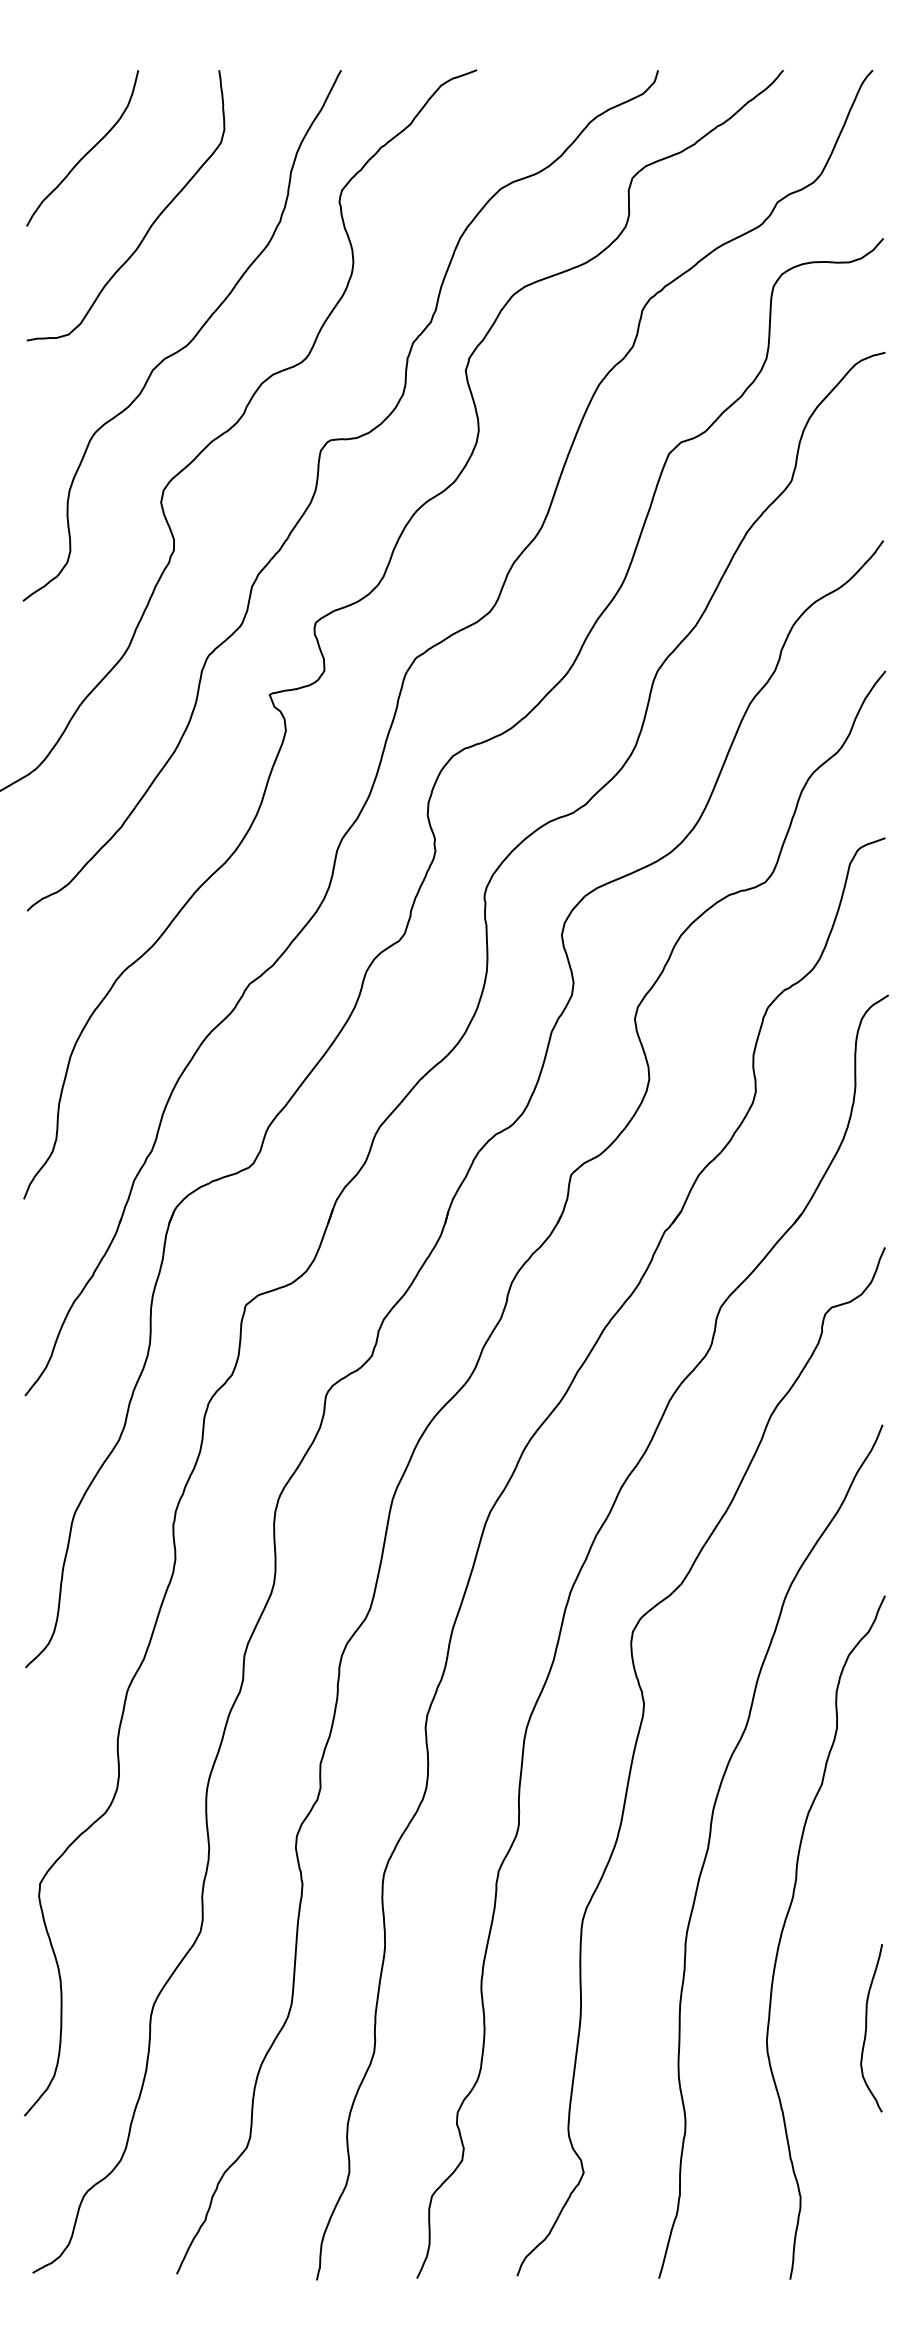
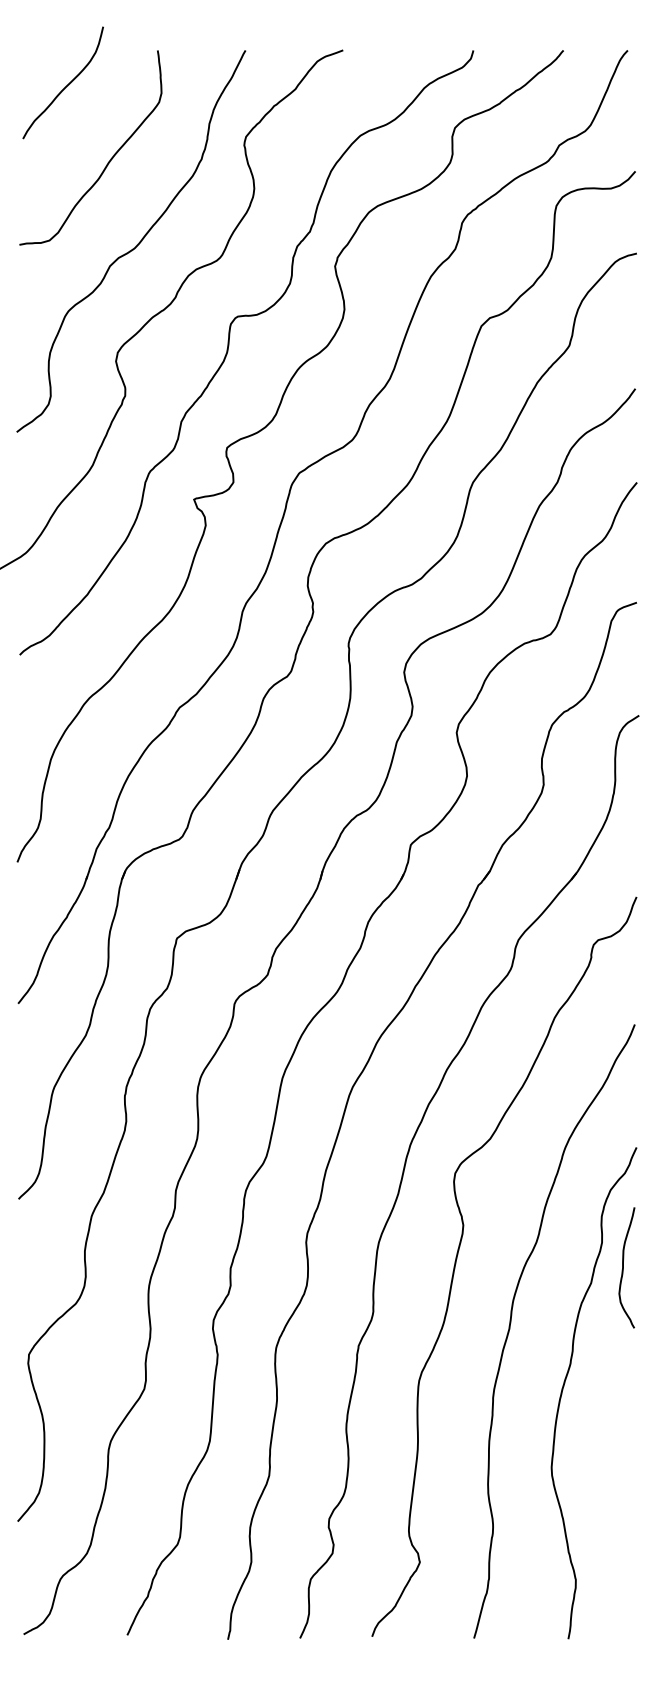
curve: (86, 152) -> (65, 85), moved
curve: (867, 2027) -> (623, 1267), moved

